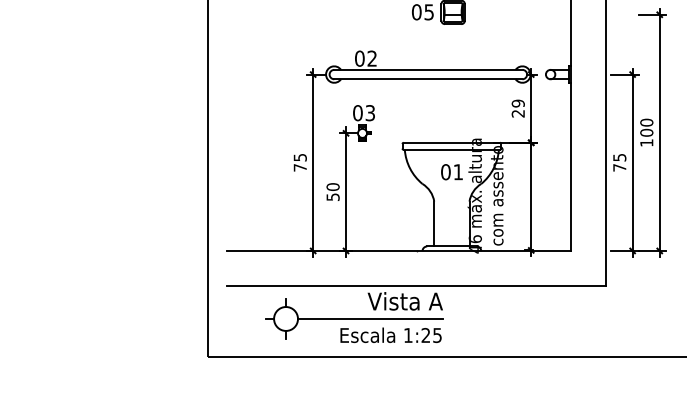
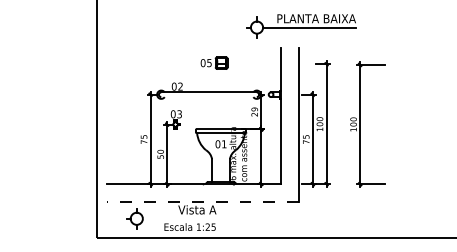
line: (427, 80) -> (208, 97), removed
line: (415, 286) -> (202, 202), solid -> dashed
line: (370, 318) -> (179, 218), removed

